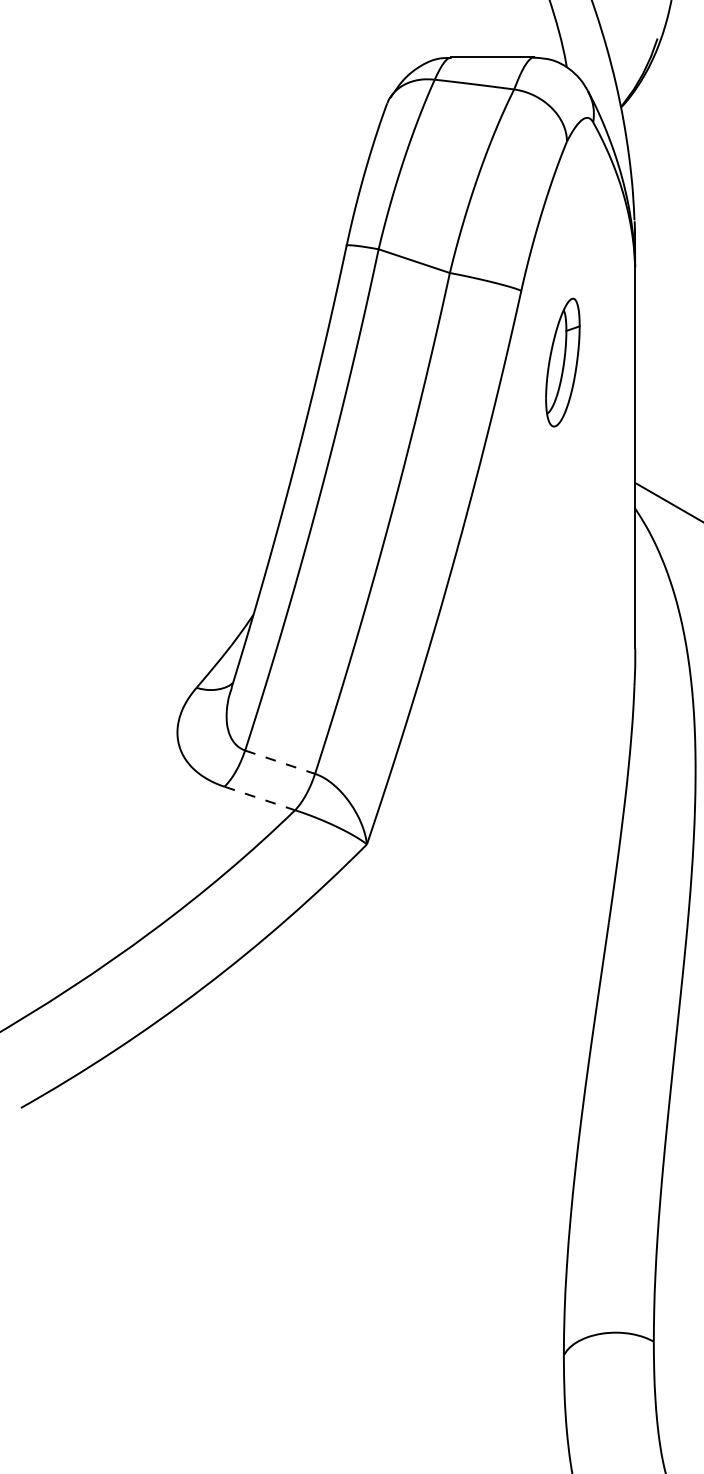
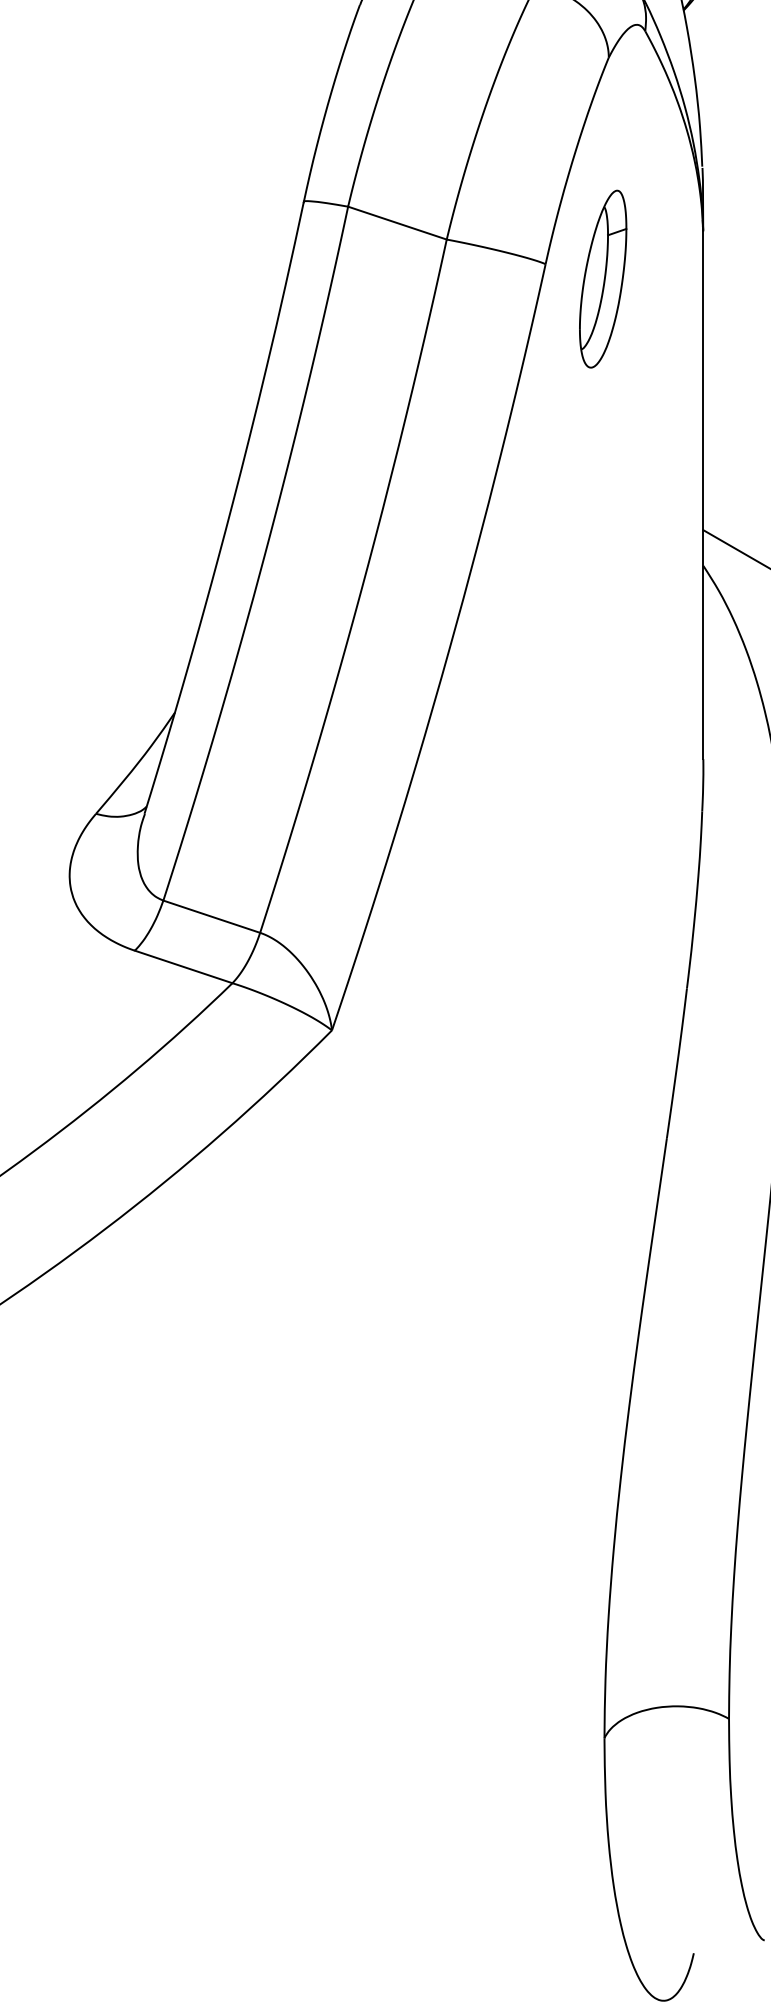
part: (562, 362) -> (602, 278), moved
line: (280, 762) -> (212, 917), dashed -> solid
line: (260, 798) -> (184, 966), dashed -> solid

